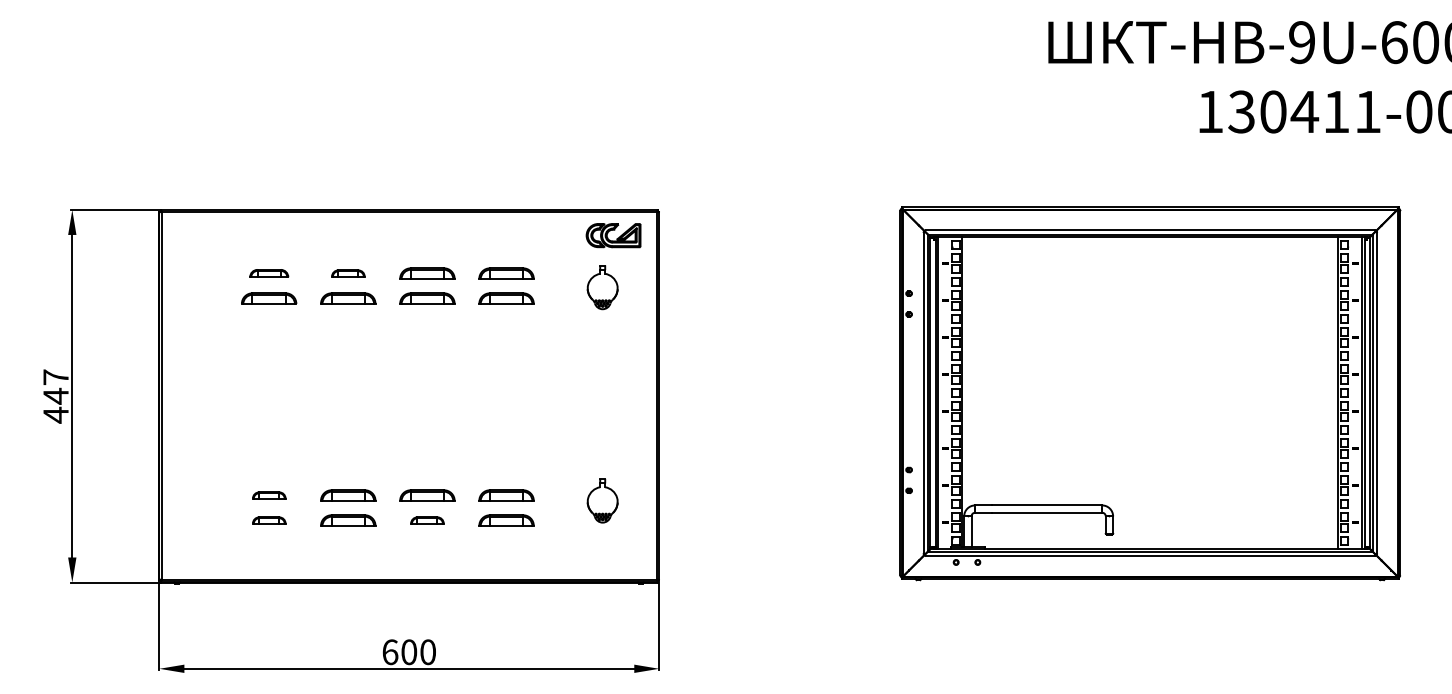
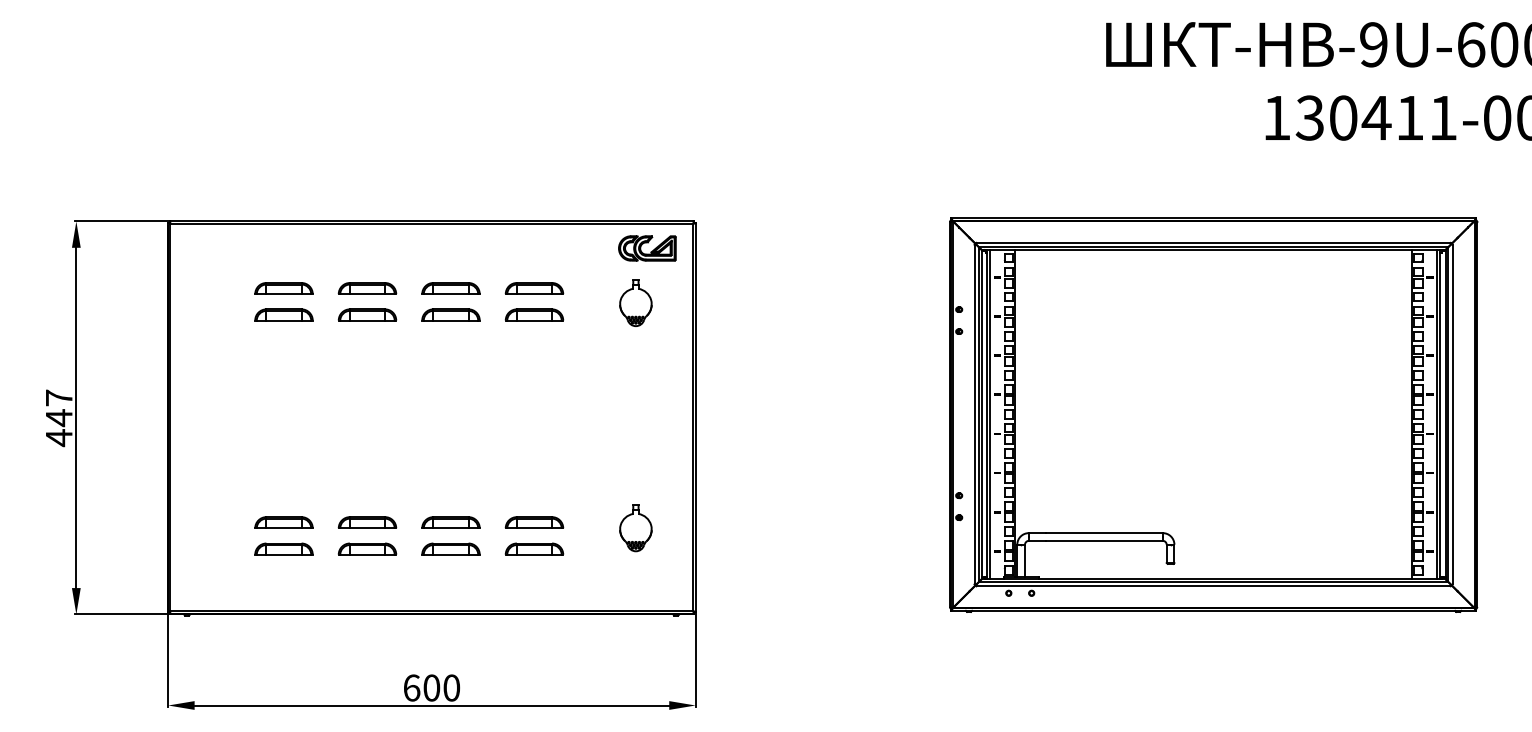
part: (269, 273) -> (284, 288), size x1.43
part: (348, 273) -> (367, 288), size x1.67
part: (269, 495) -> (284, 522), size x1.67
part: (269, 520) -> (284, 549), size x1.67
part: (427, 520) -> (451, 549), size x1.67

